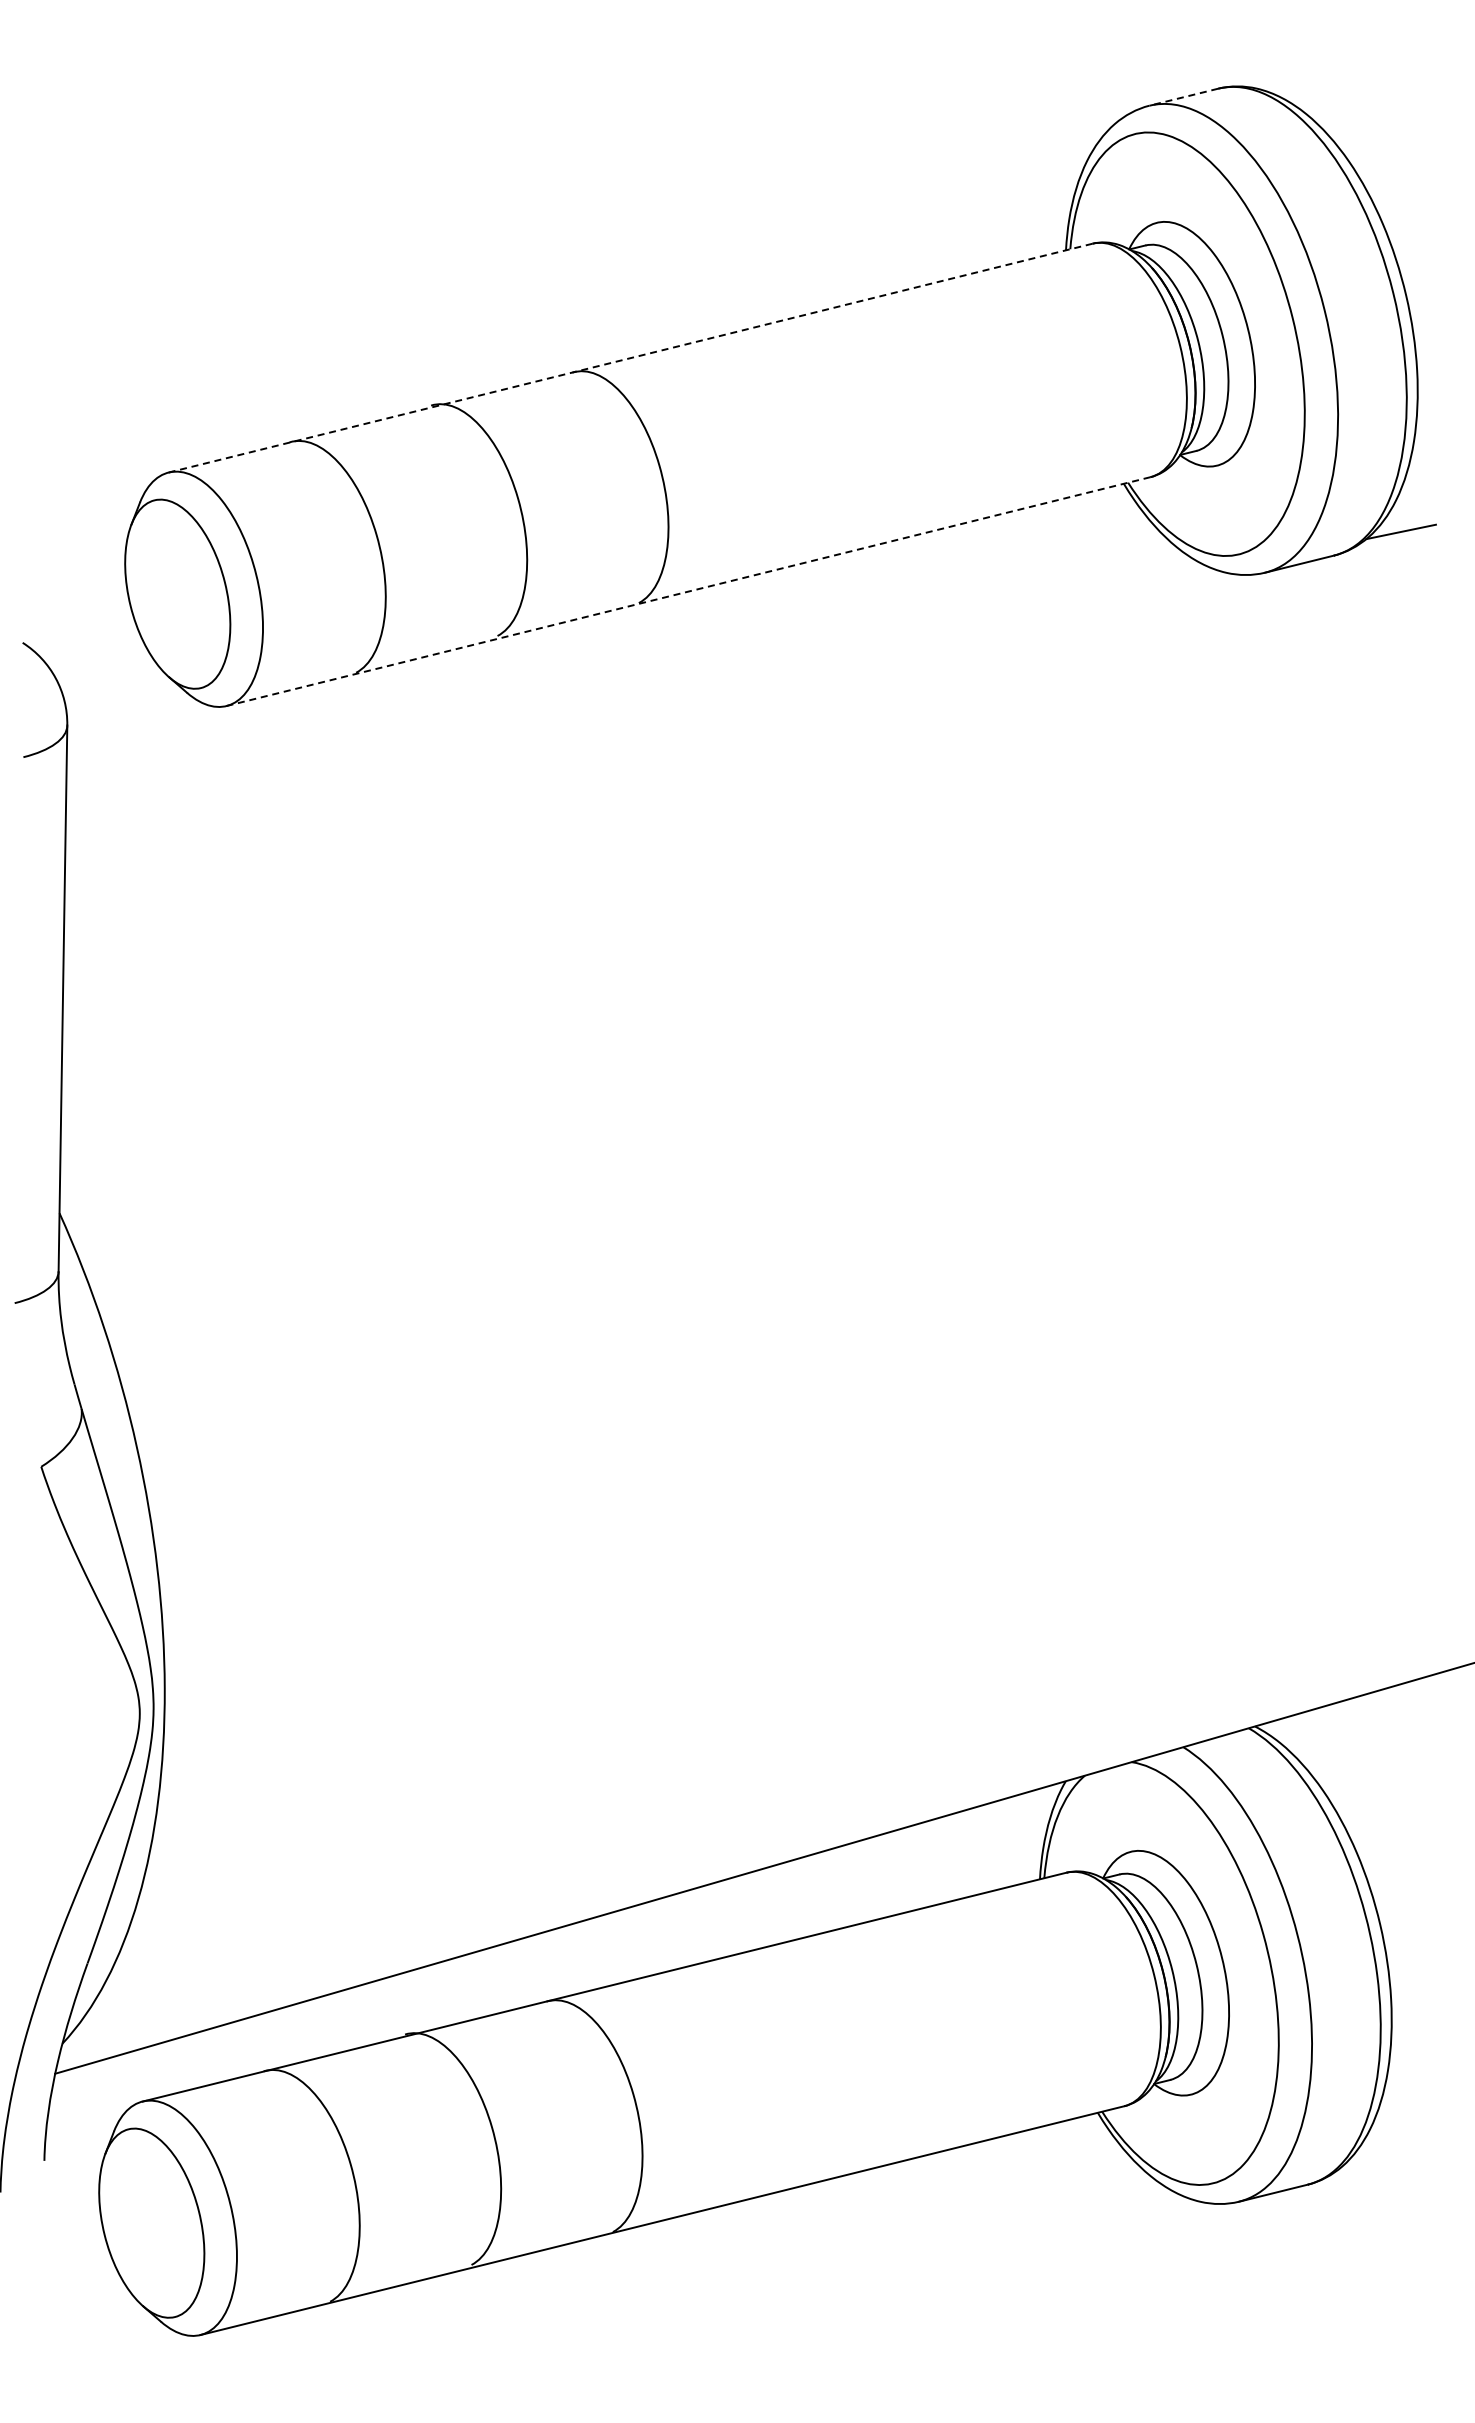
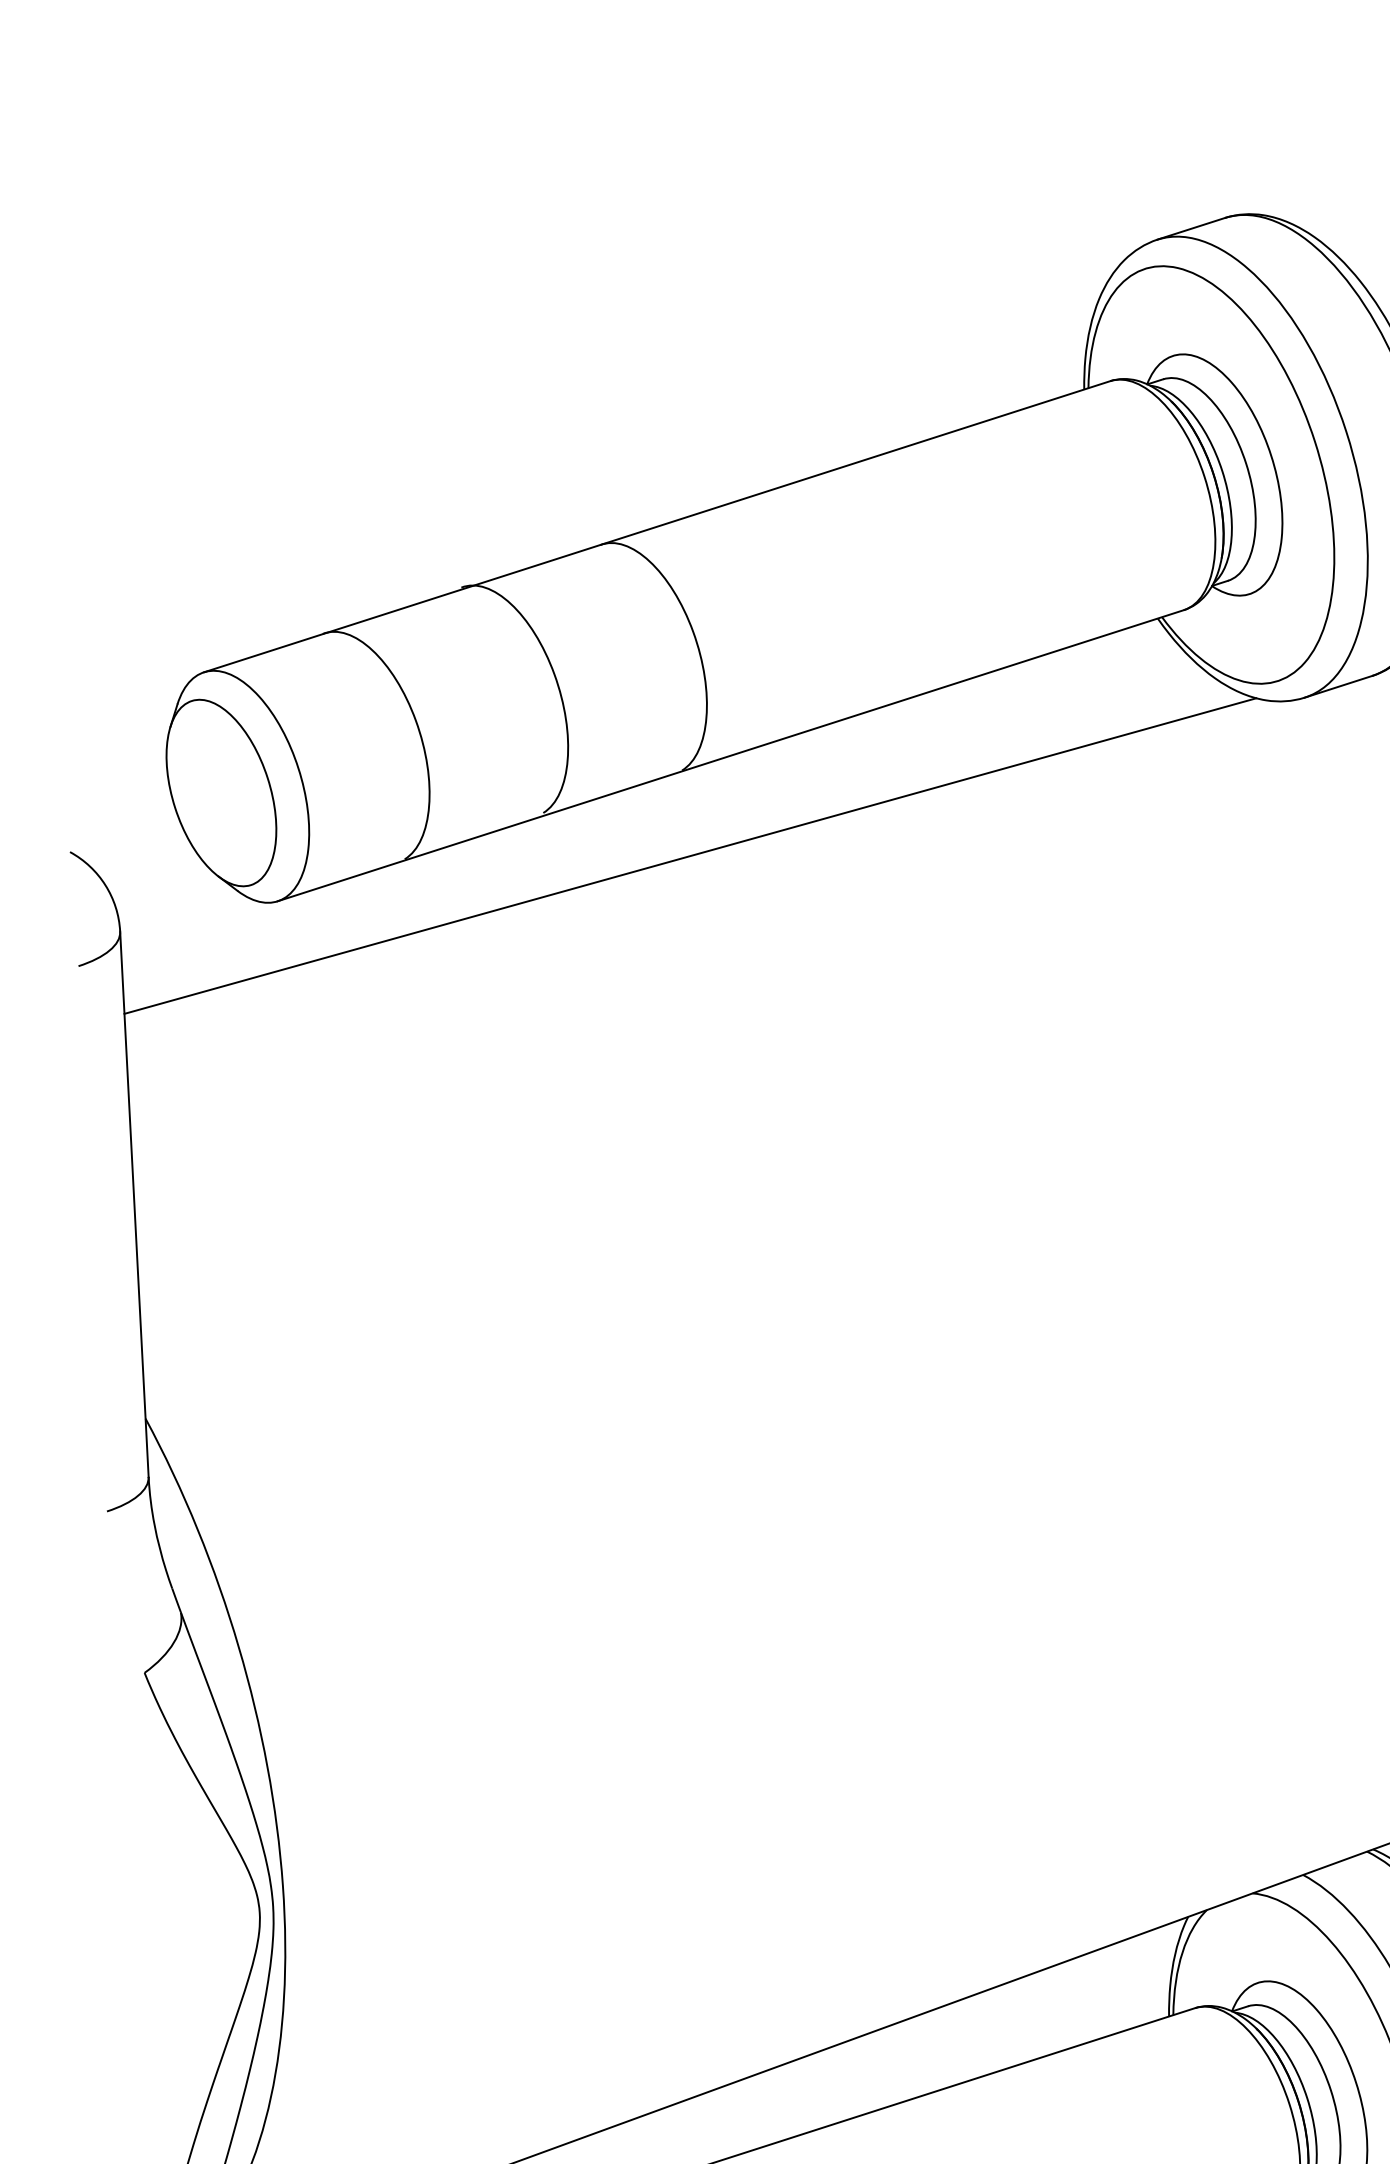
line: (1183, 97) -> (1191, 229), dashed -> solid
line: (630, 358) -> (657, 527), dashed -> solid
line: (688, 591) -> (730, 755), dashed -> solid
line: (641, 688) -> (690, 855), added

